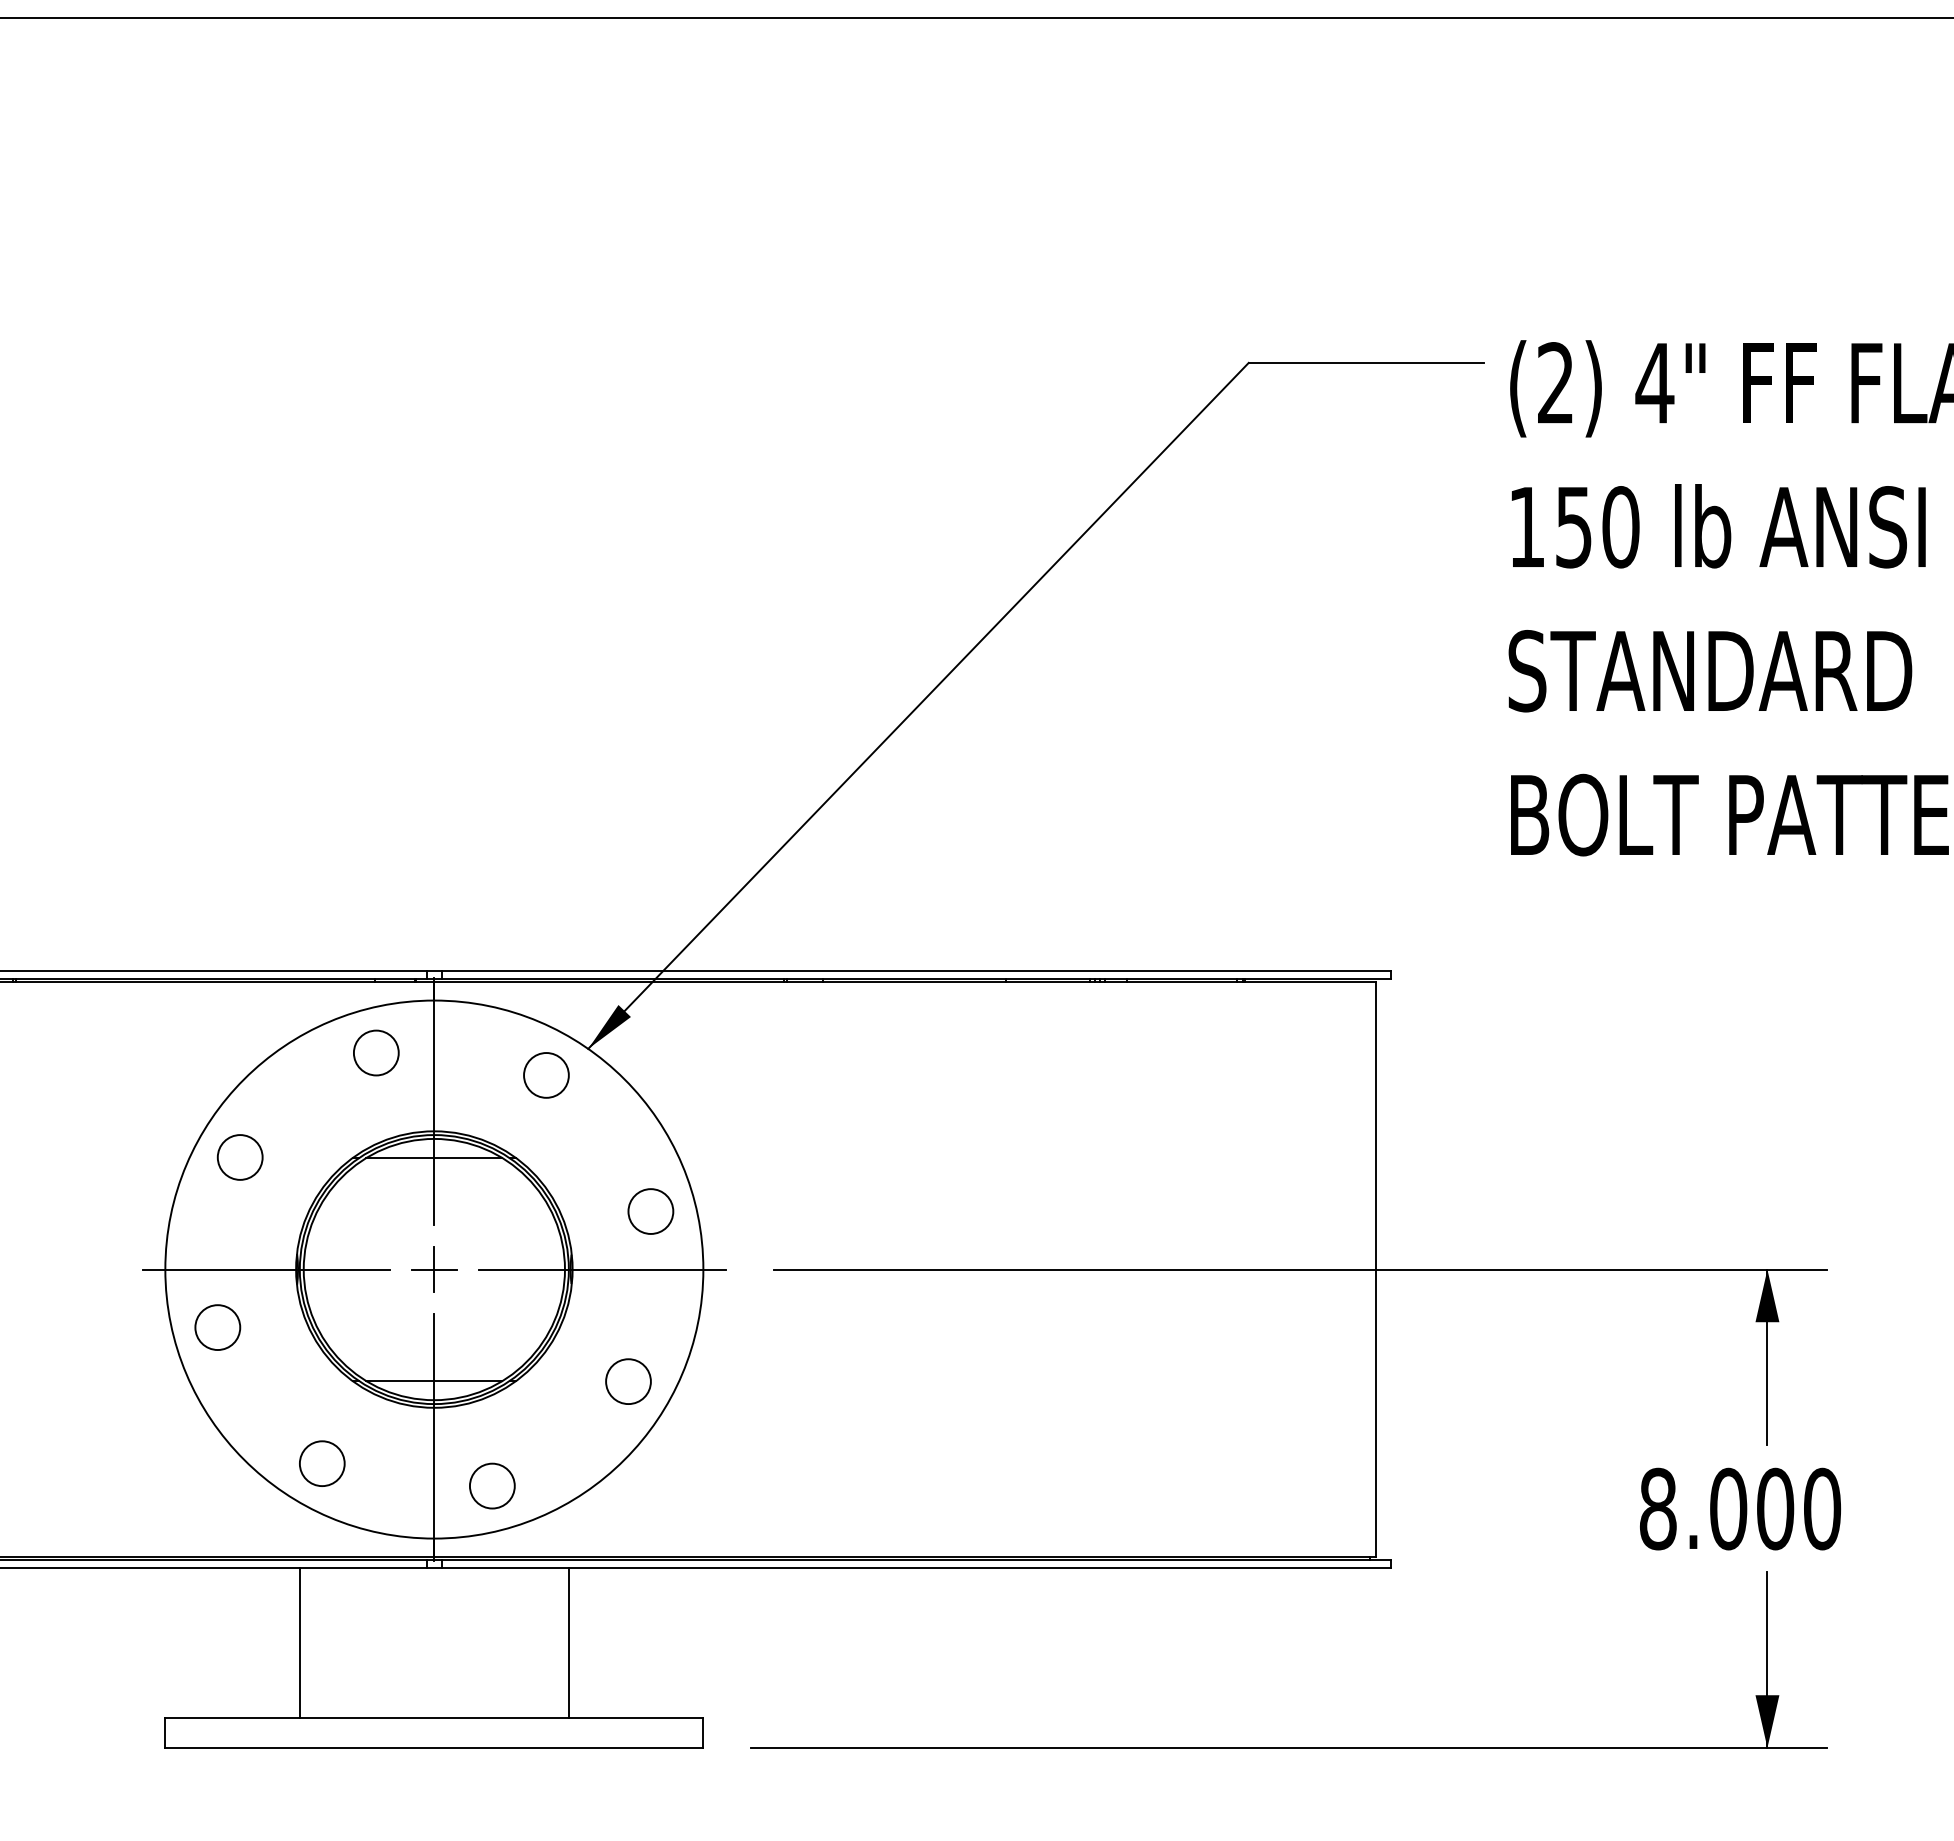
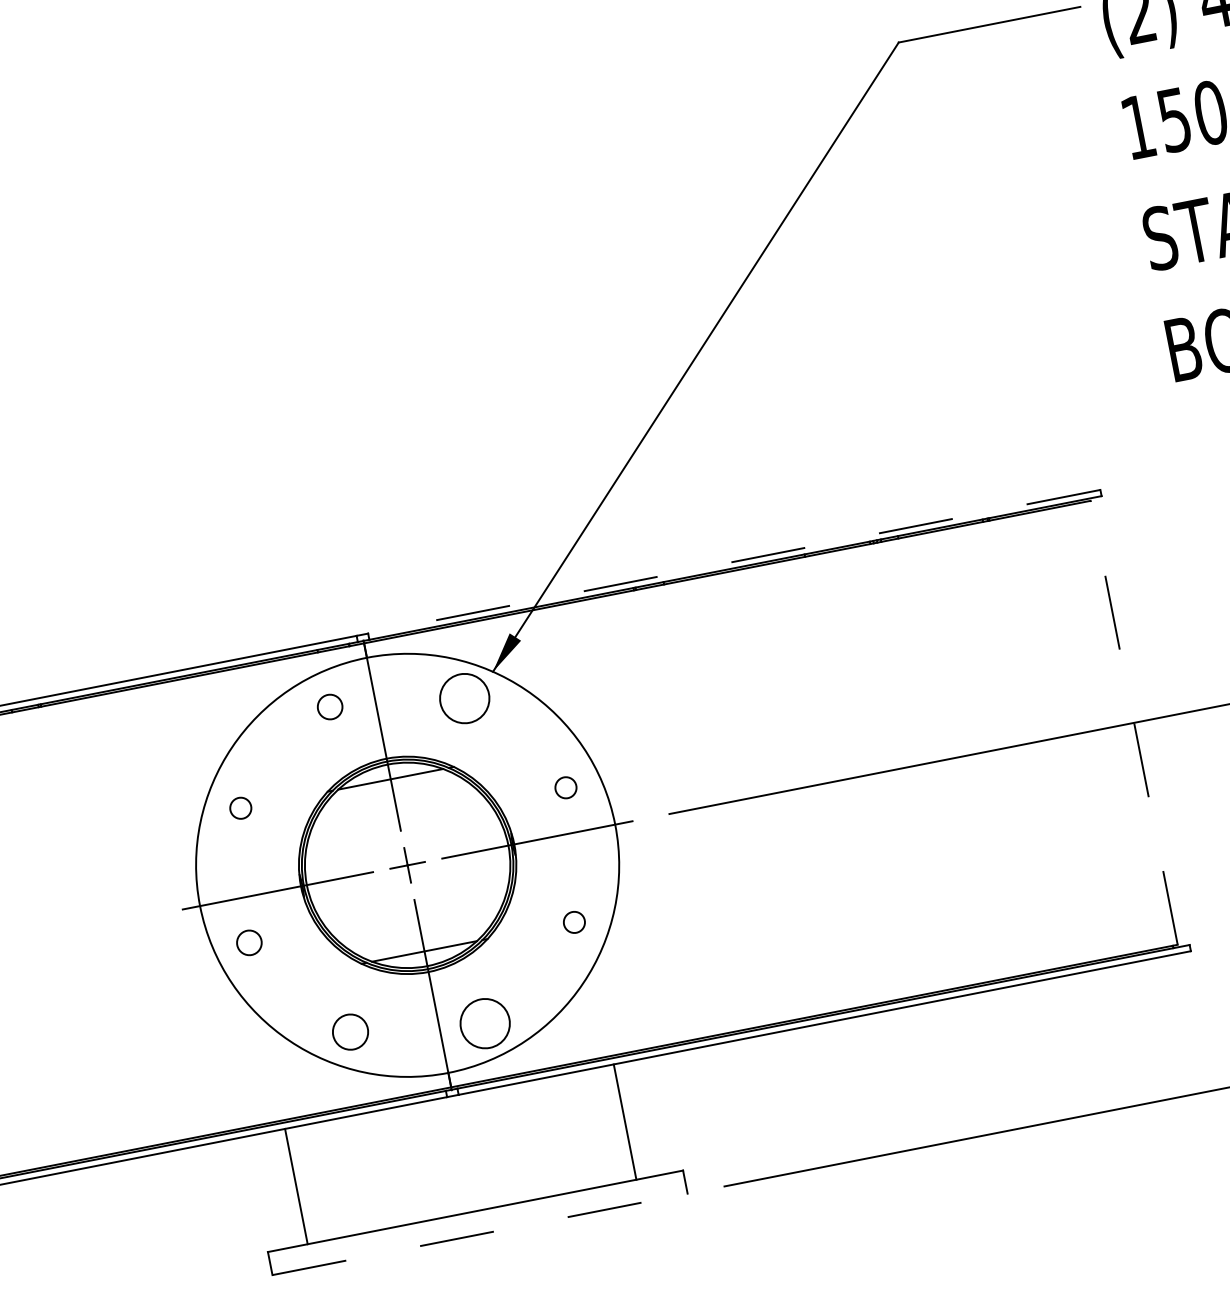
line: (915, 970) -> (733, 561), solid -> dashed
circle: (376, 1052) -> (330, 706), size x0.7
circle: (546, 1075) -> (464, 698), size x1.4
circle: (239, 1157) -> (240, 808), size x0.6
circle: (650, 1211) -> (565, 787), size x0.6
line: (1375, 1269) -> (1133, 722), solid -> dashed
circle: (217, 1327) -> (249, 942), size x0.7
circle: (628, 1381) -> (574, 922), size x0.6
circle: (491, 1485) -> (484, 1023), size x1.4
line: (299, 1642) -> (296, 1186), moved
line: (568, 1642) -> (624, 1121), moved
line: (434, 1747) -> (480, 1234), solid -> dashed

